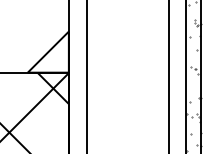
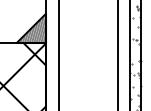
hatch: (49, 53) -> (32, 29), added

